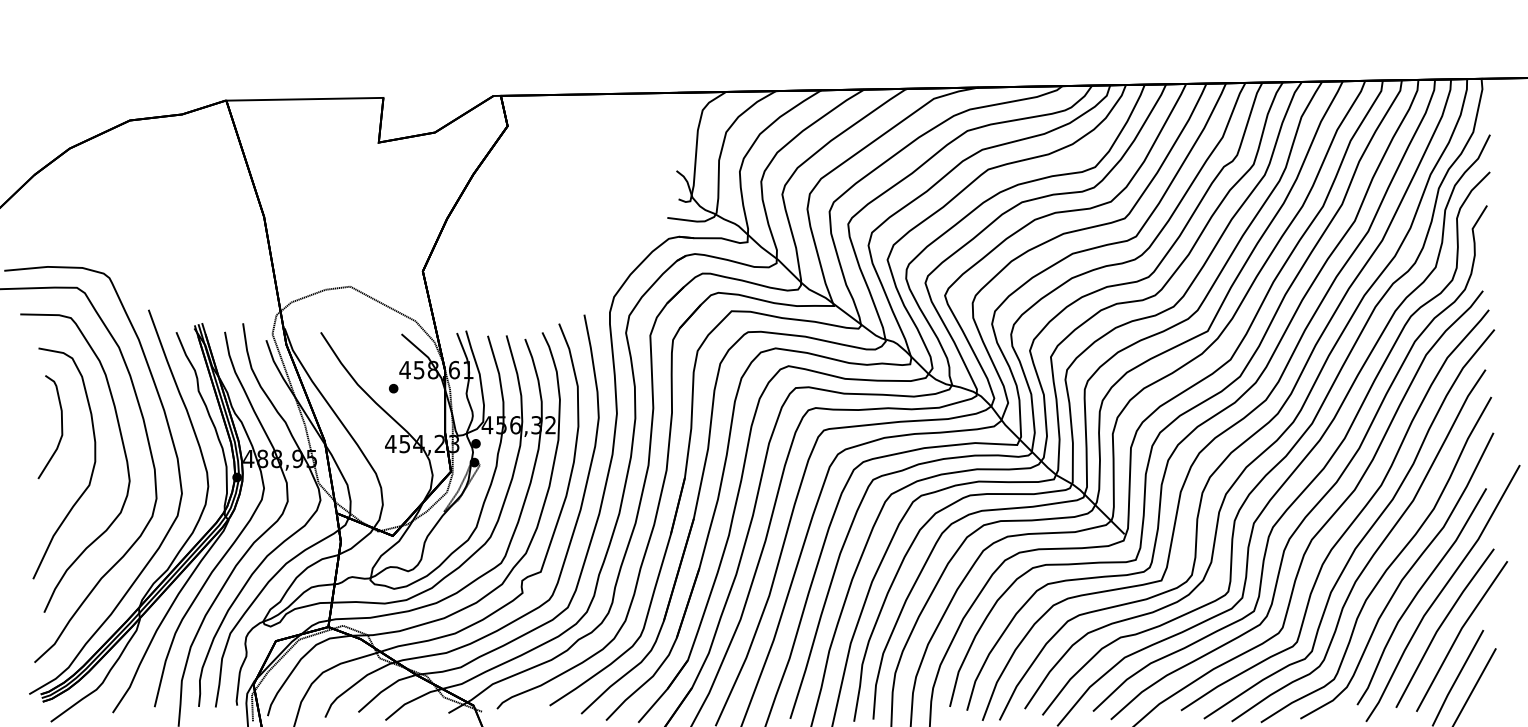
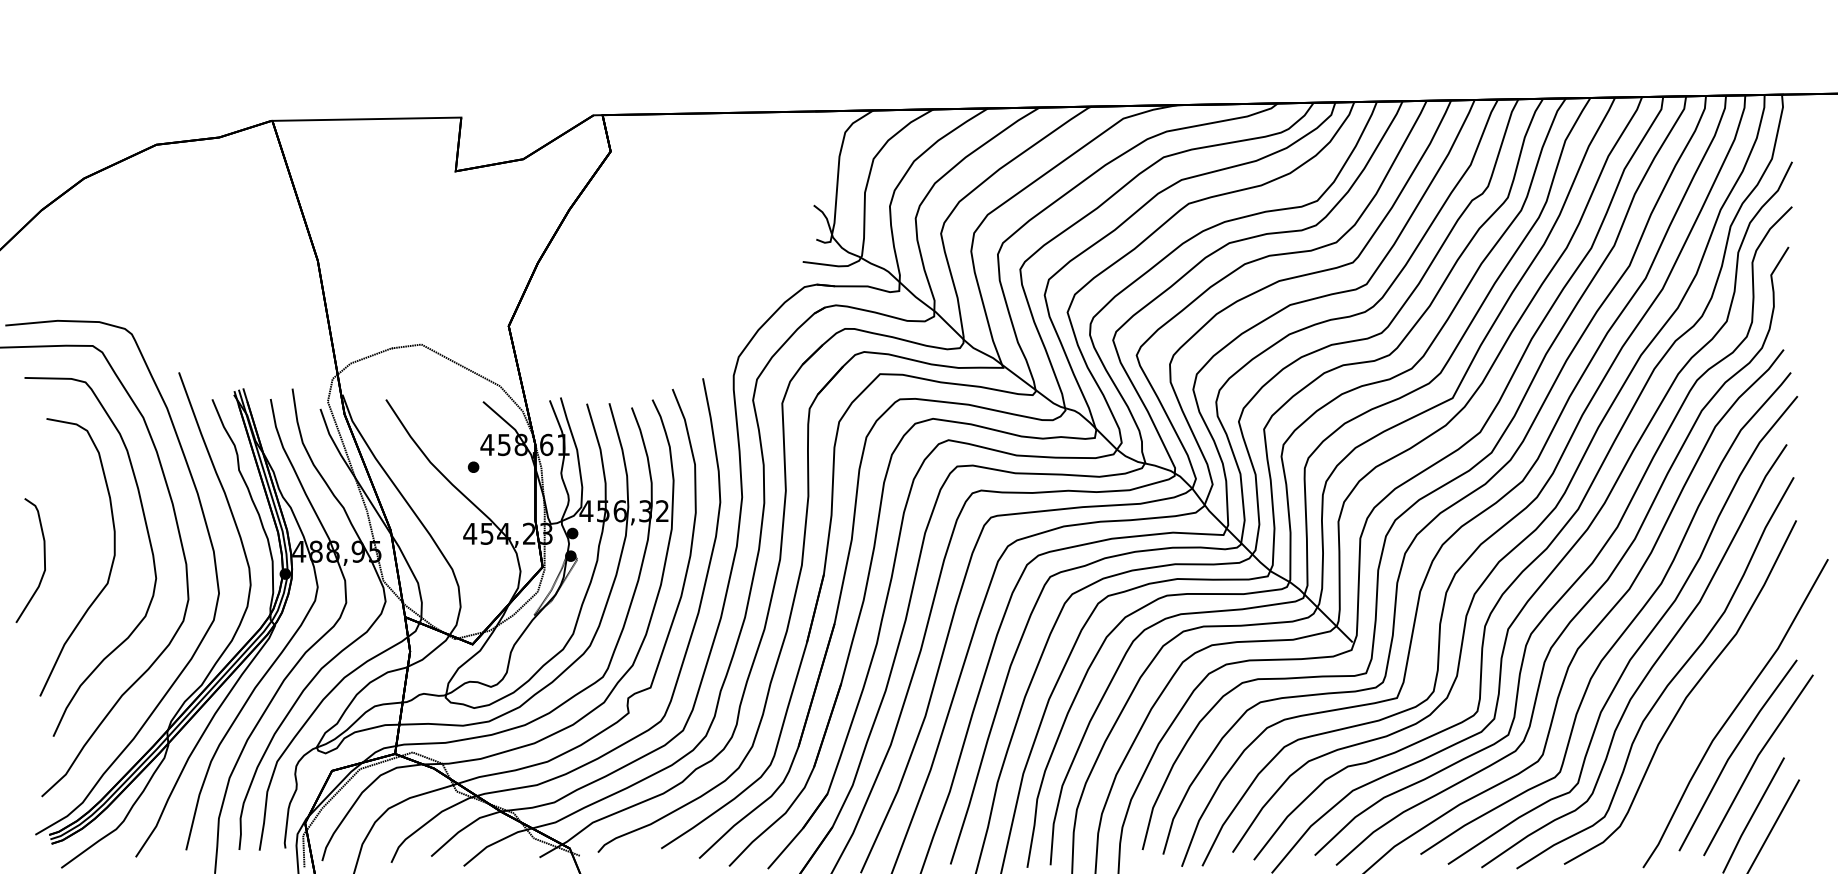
curve: (60, 423) -> (43, 556), moved
part: (1422, 596) -> (1710, 717), removed

